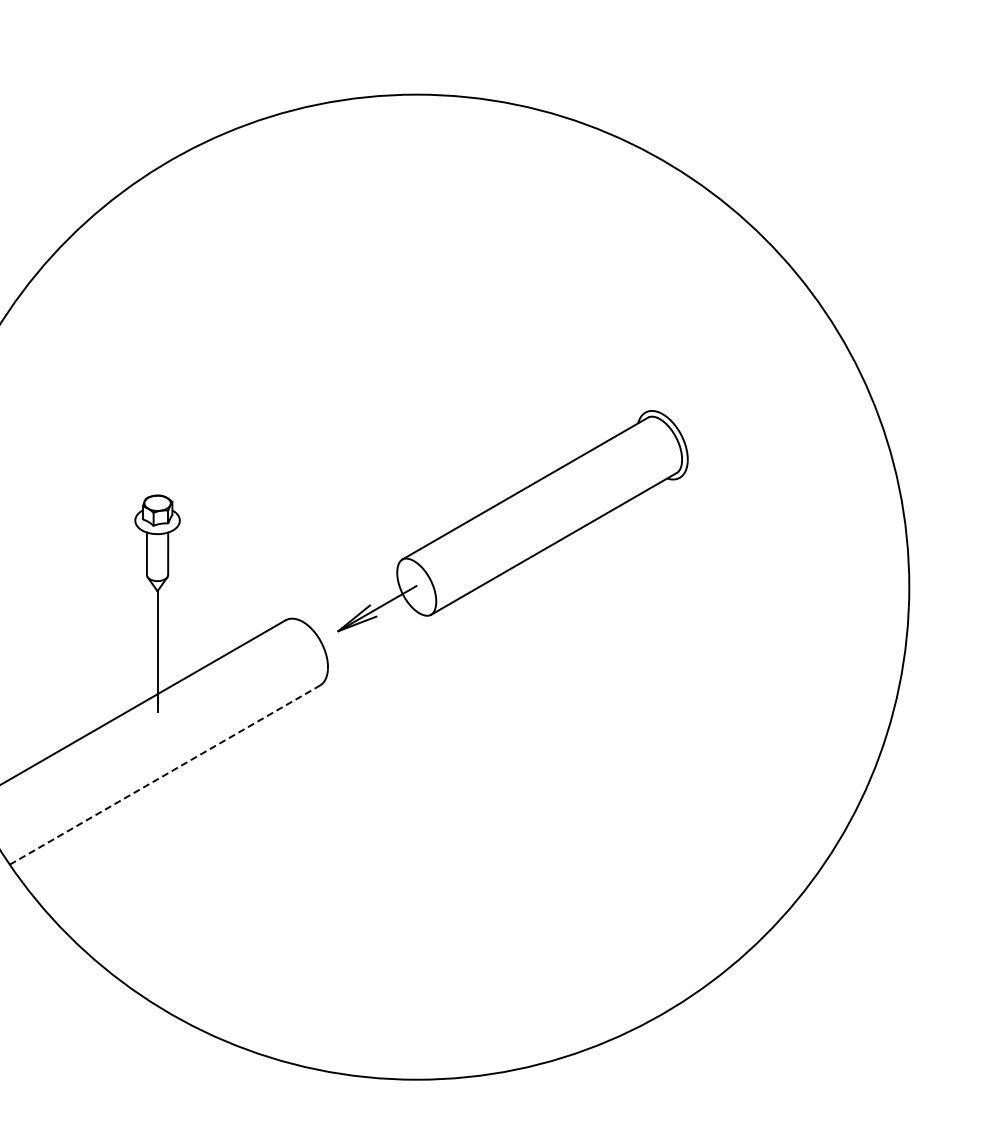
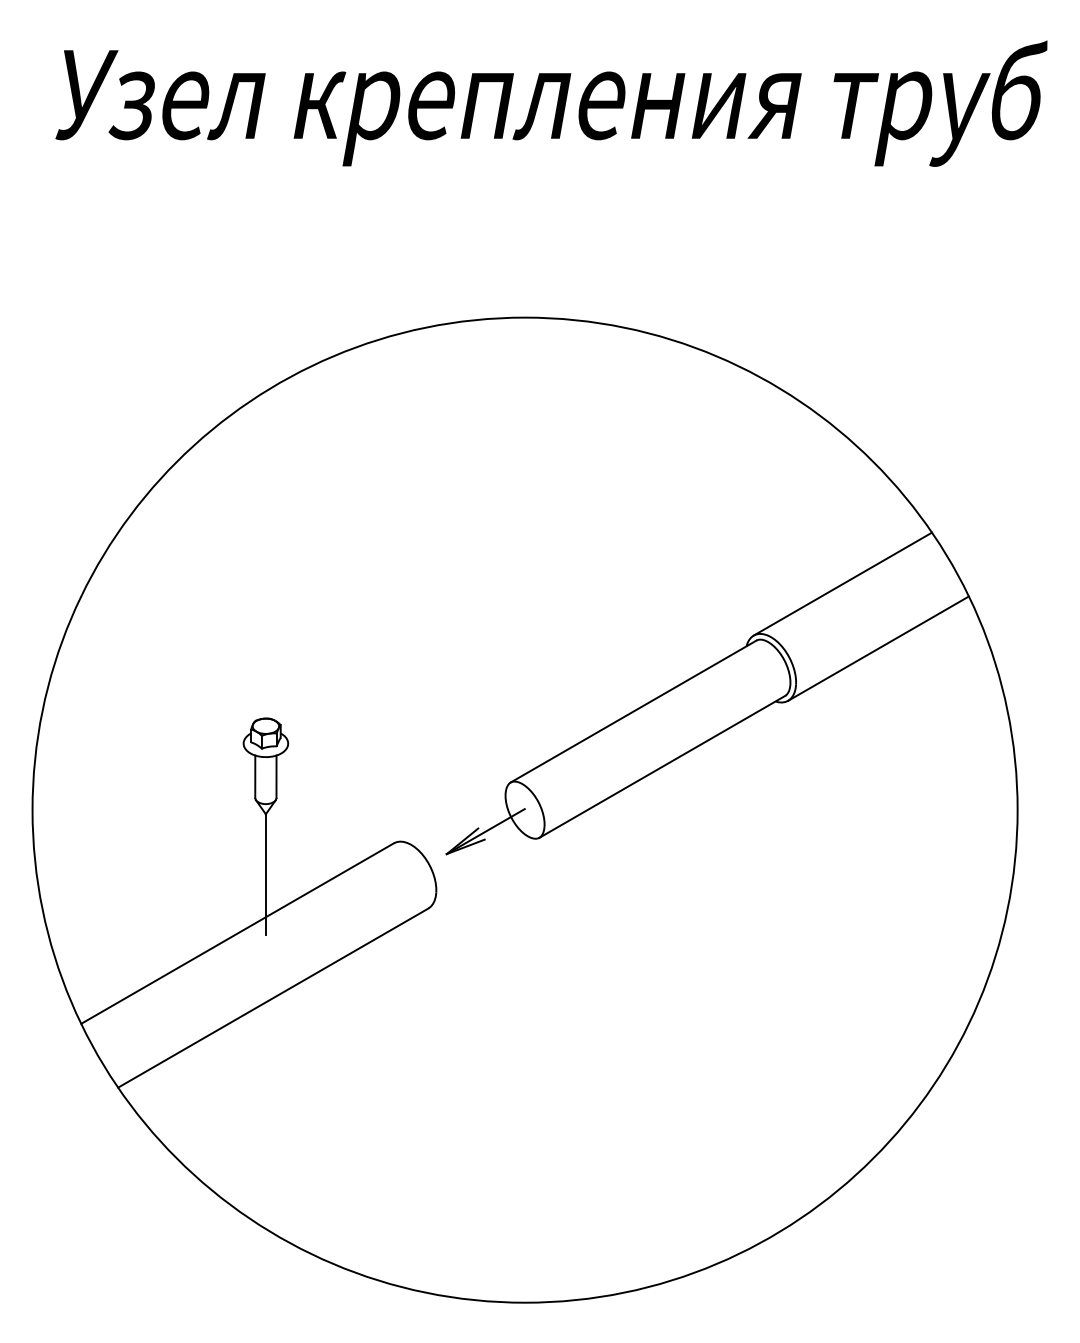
line: (734, 360) -> (842, 583), added
line: (770, 425) -> (878, 648), added
line: (165, 774) -> (273, 997), dashed -> solid

